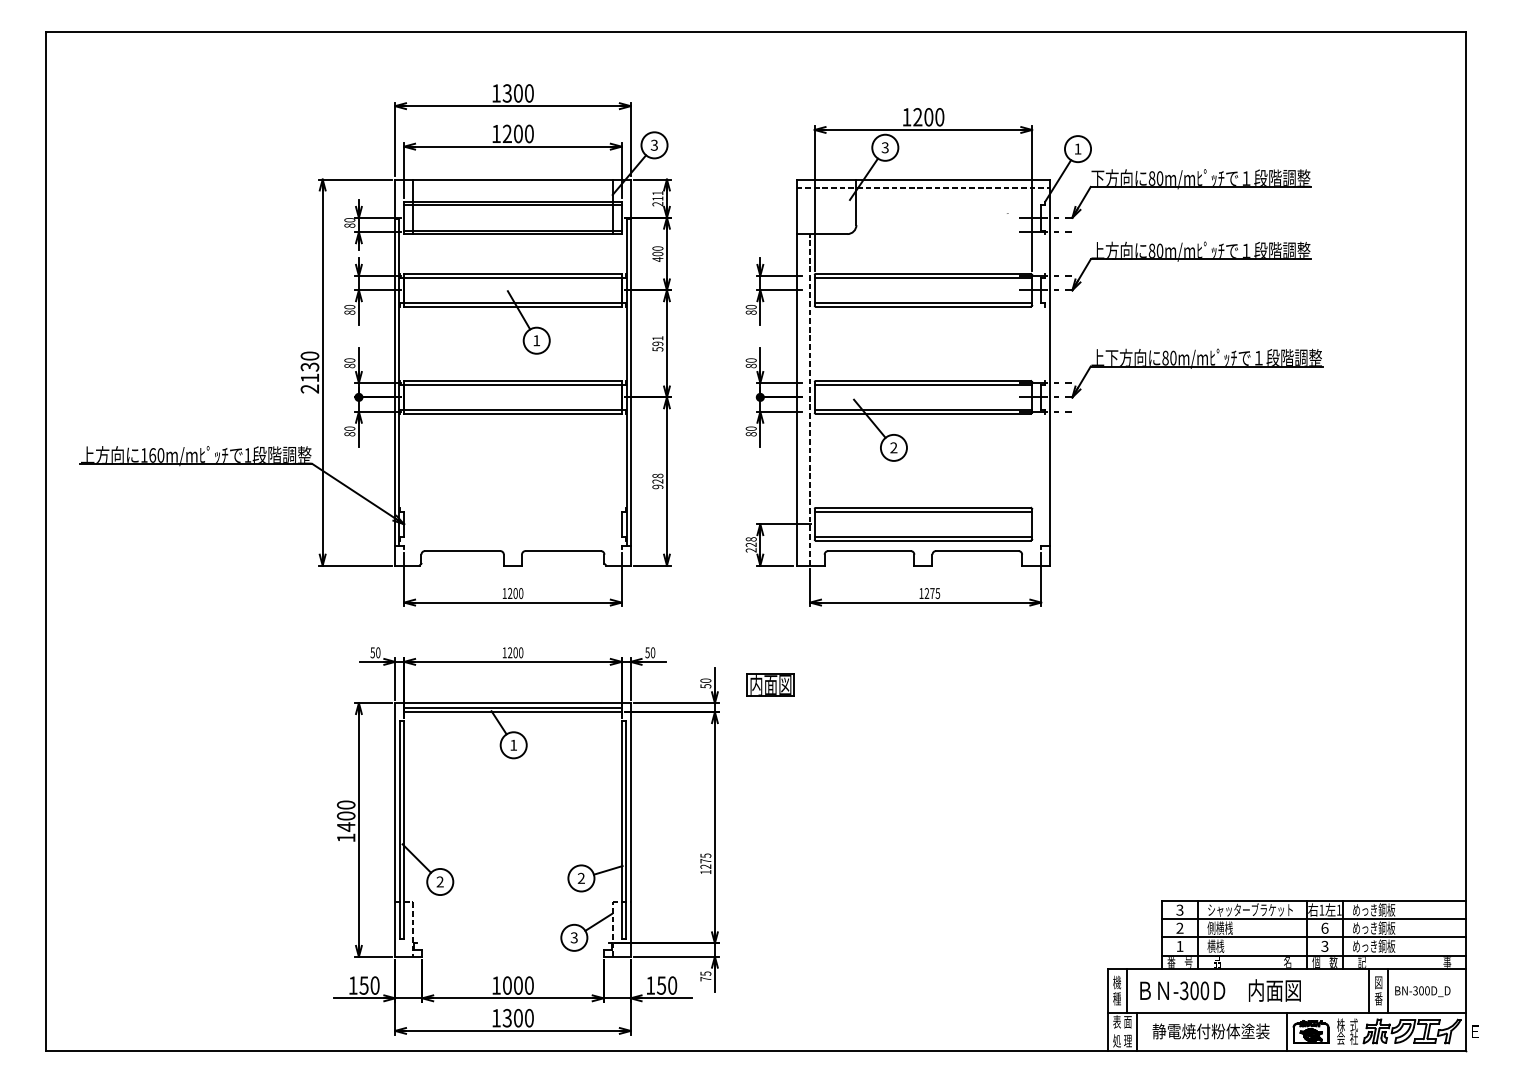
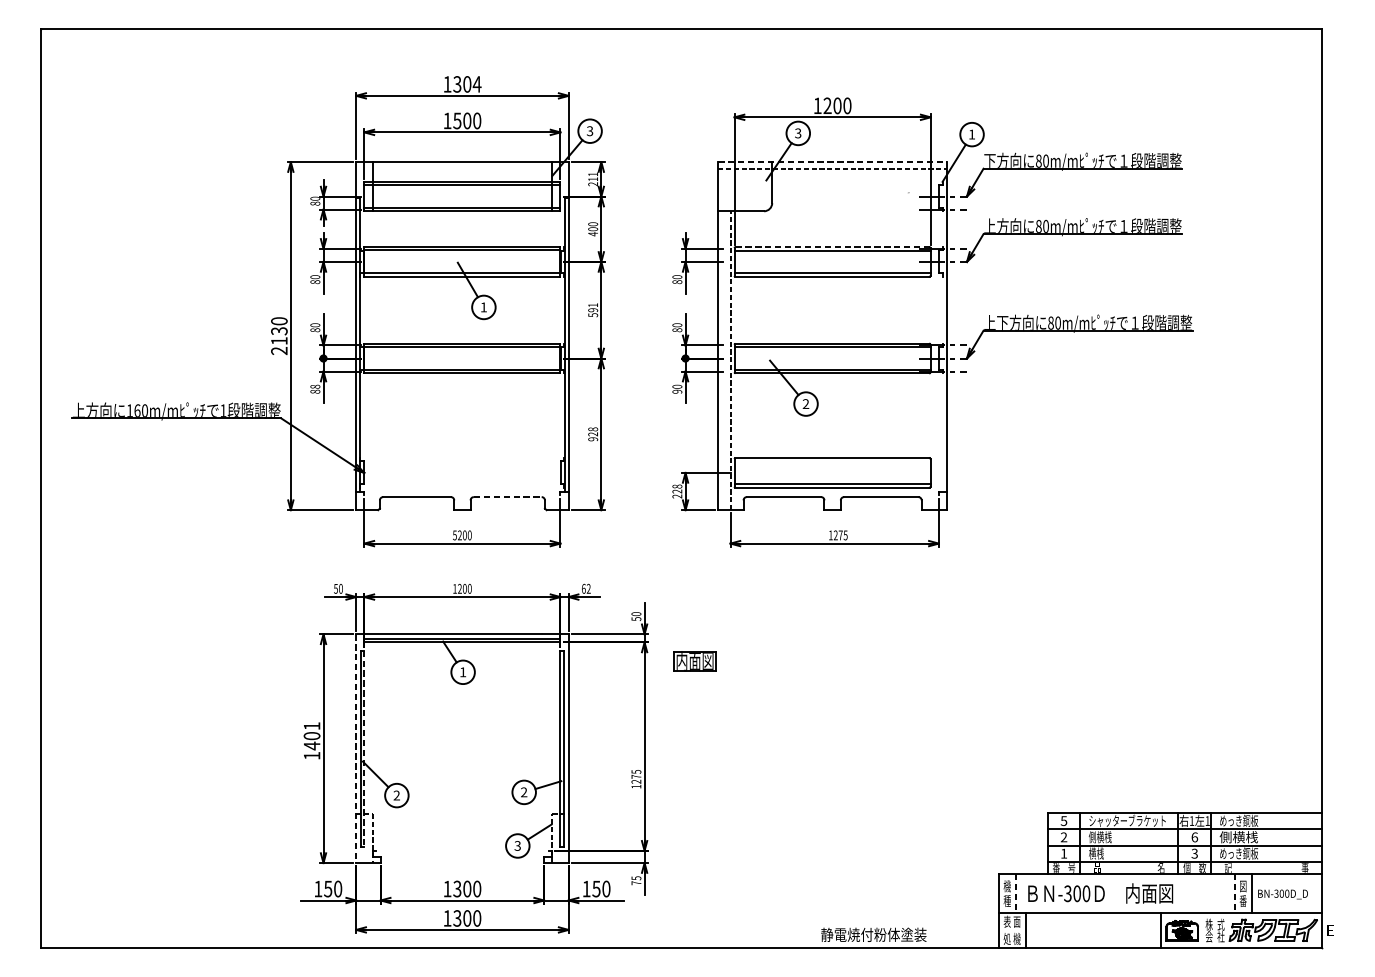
text: (529, 93) -> (477, 84), 1300 -> 1304
text: (506, 133) -> (456, 120), 1200 -> 1500
line: (923, 179) -> (832, 162), solid -> dashed
line: (923, 273) -> (832, 246), solid -> dashed
text: (350, 428) -> (315, 386), 80 -> 88
text: (751, 434) -> (677, 391), 80 -> 90
line: (923, 511) -> (832, 461), removed
line: (563, 551) -> (508, 497), solid -> dashed
text: (504, 593) -> (454, 535), 1200 -> 5200
text: (650, 652) -> (586, 588), 50 -> 62
part: (770, 684) -> (694, 660), moved
text: (346, 804) -> (312, 725), 1400 -> 1401
line: (395, 829) -> (356, 748), solid -> dashed
line: (404, 829) -> (364, 748), solid -> dashed
text: (1179, 909) -> (1063, 820), 3 -> 5
text: (1373, 927) -> (1238, 836), めっき鋼板 -> 側横桟
text: (506, 985) -> (456, 888), 1000 -> 1300
line: (1126, 990) -> (1015, 893), solid -> dashed
line: (1369, 990) -> (1234, 893), solid -> dashed
text: (1210, 1031) -> (873, 934), moved
text: (1127, 1040) -> (1016, 938), 理 -> 機

